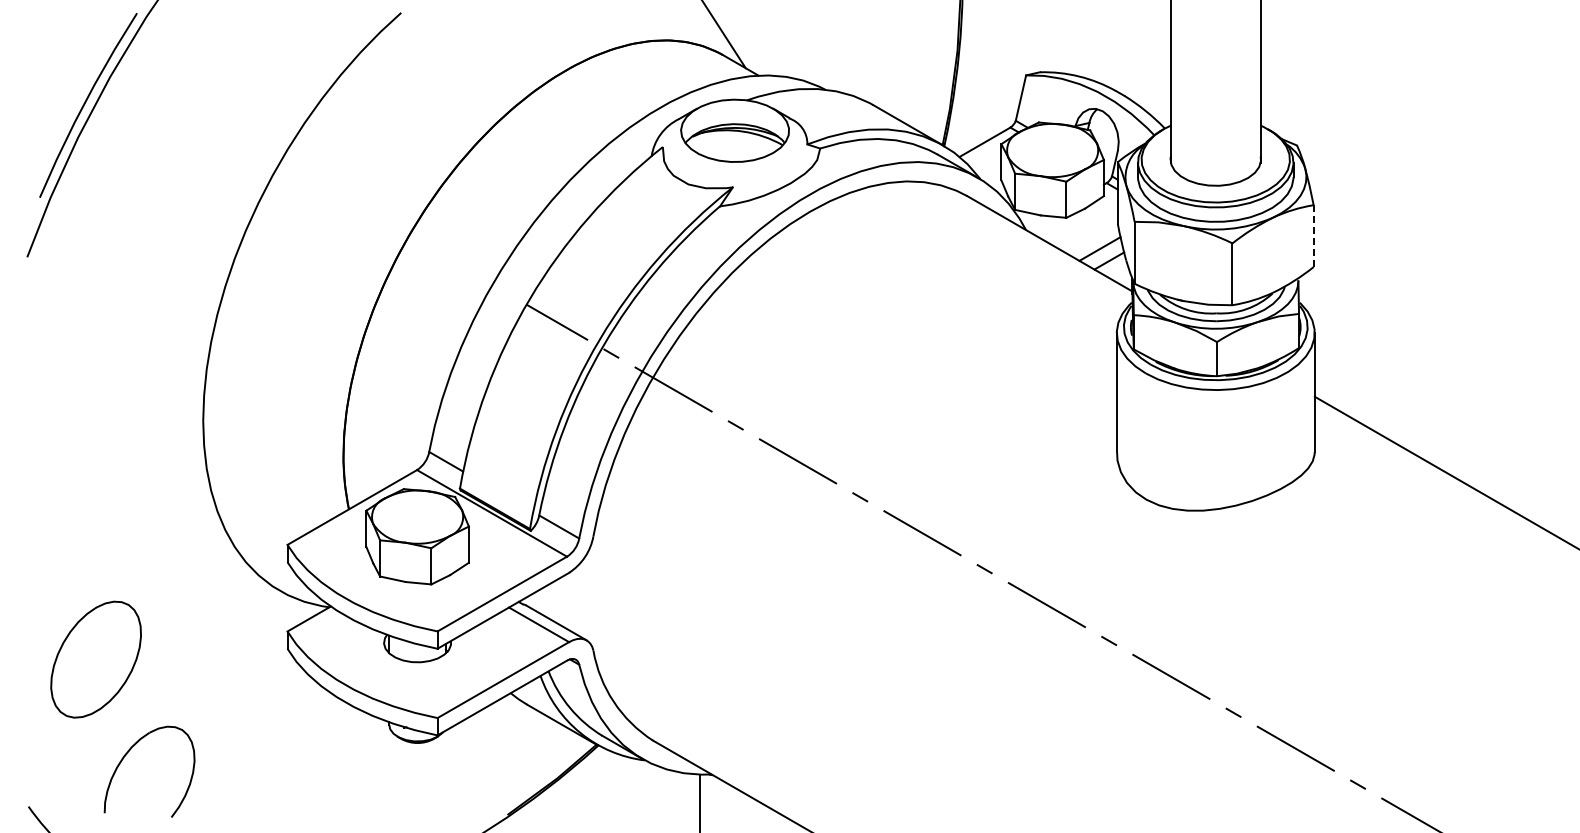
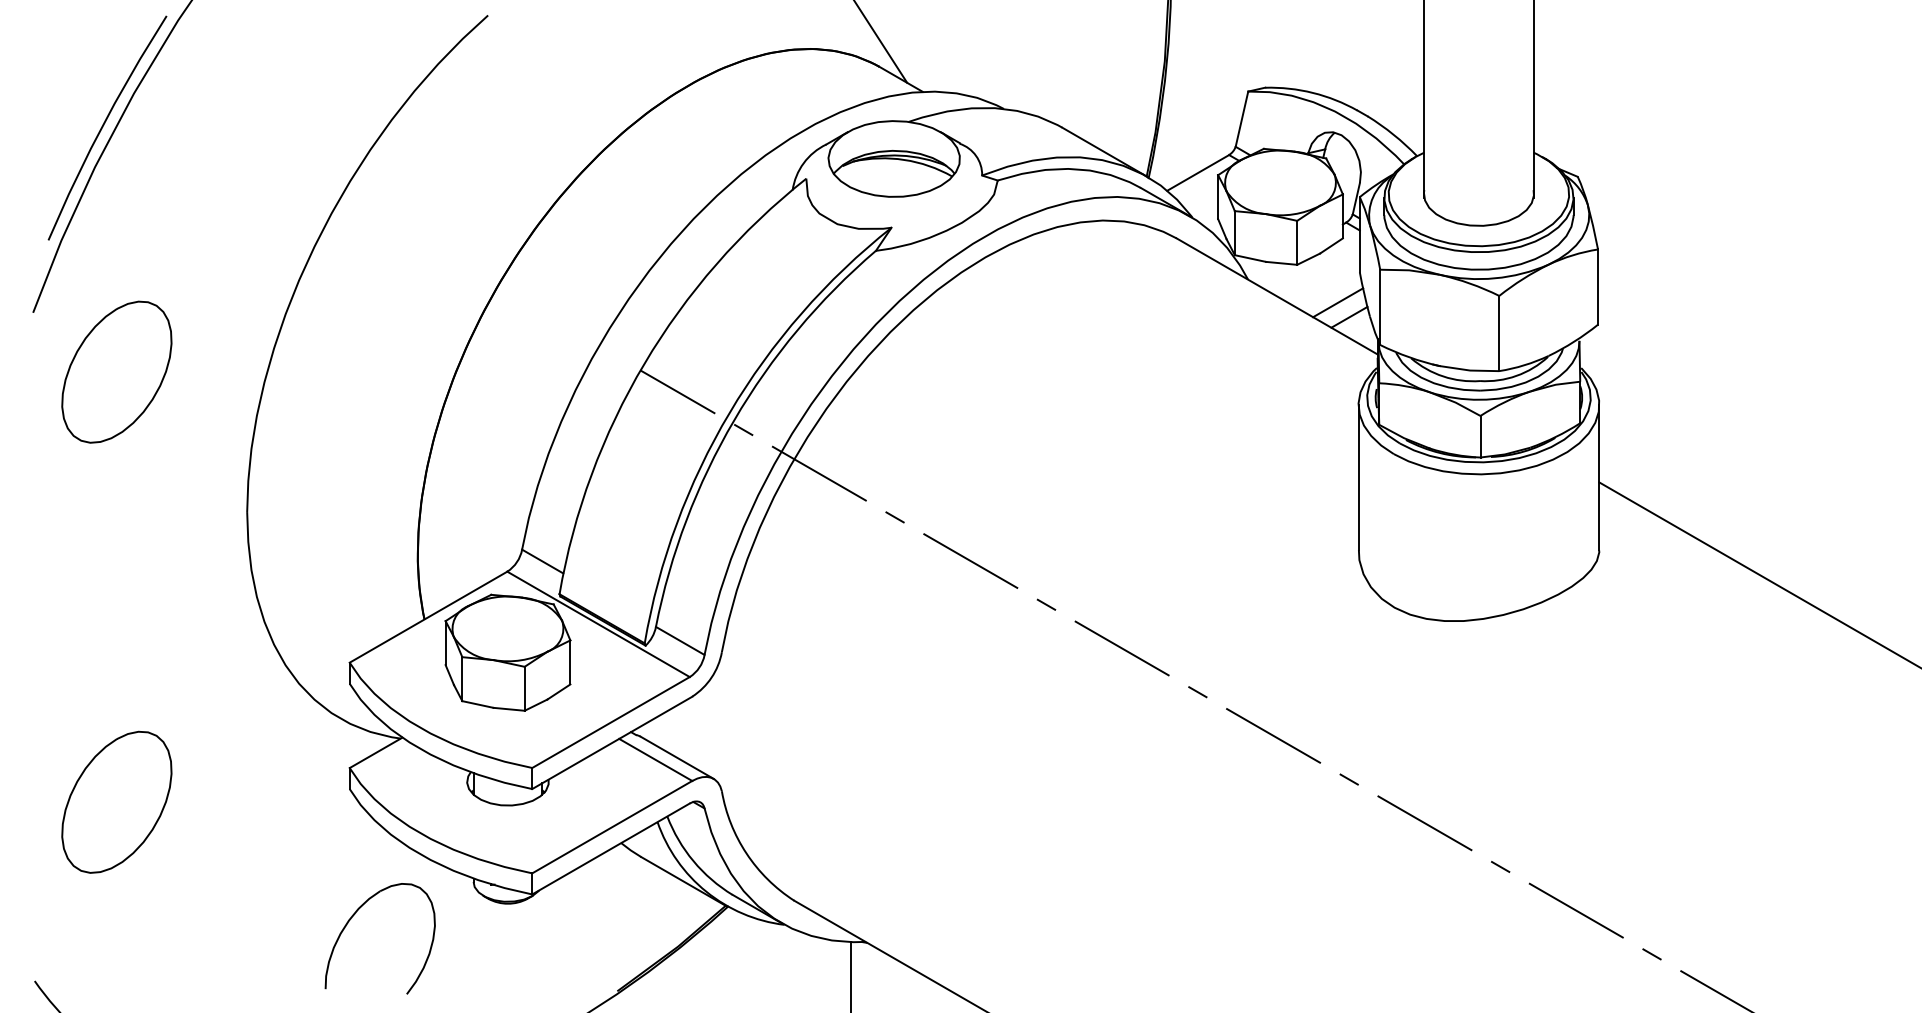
line: (1313, 236) -> (1597, 287), dashed -> solid
part: (95, 305) -> (116, 371), added
part: (127, 754) -> (353, 917), moved

